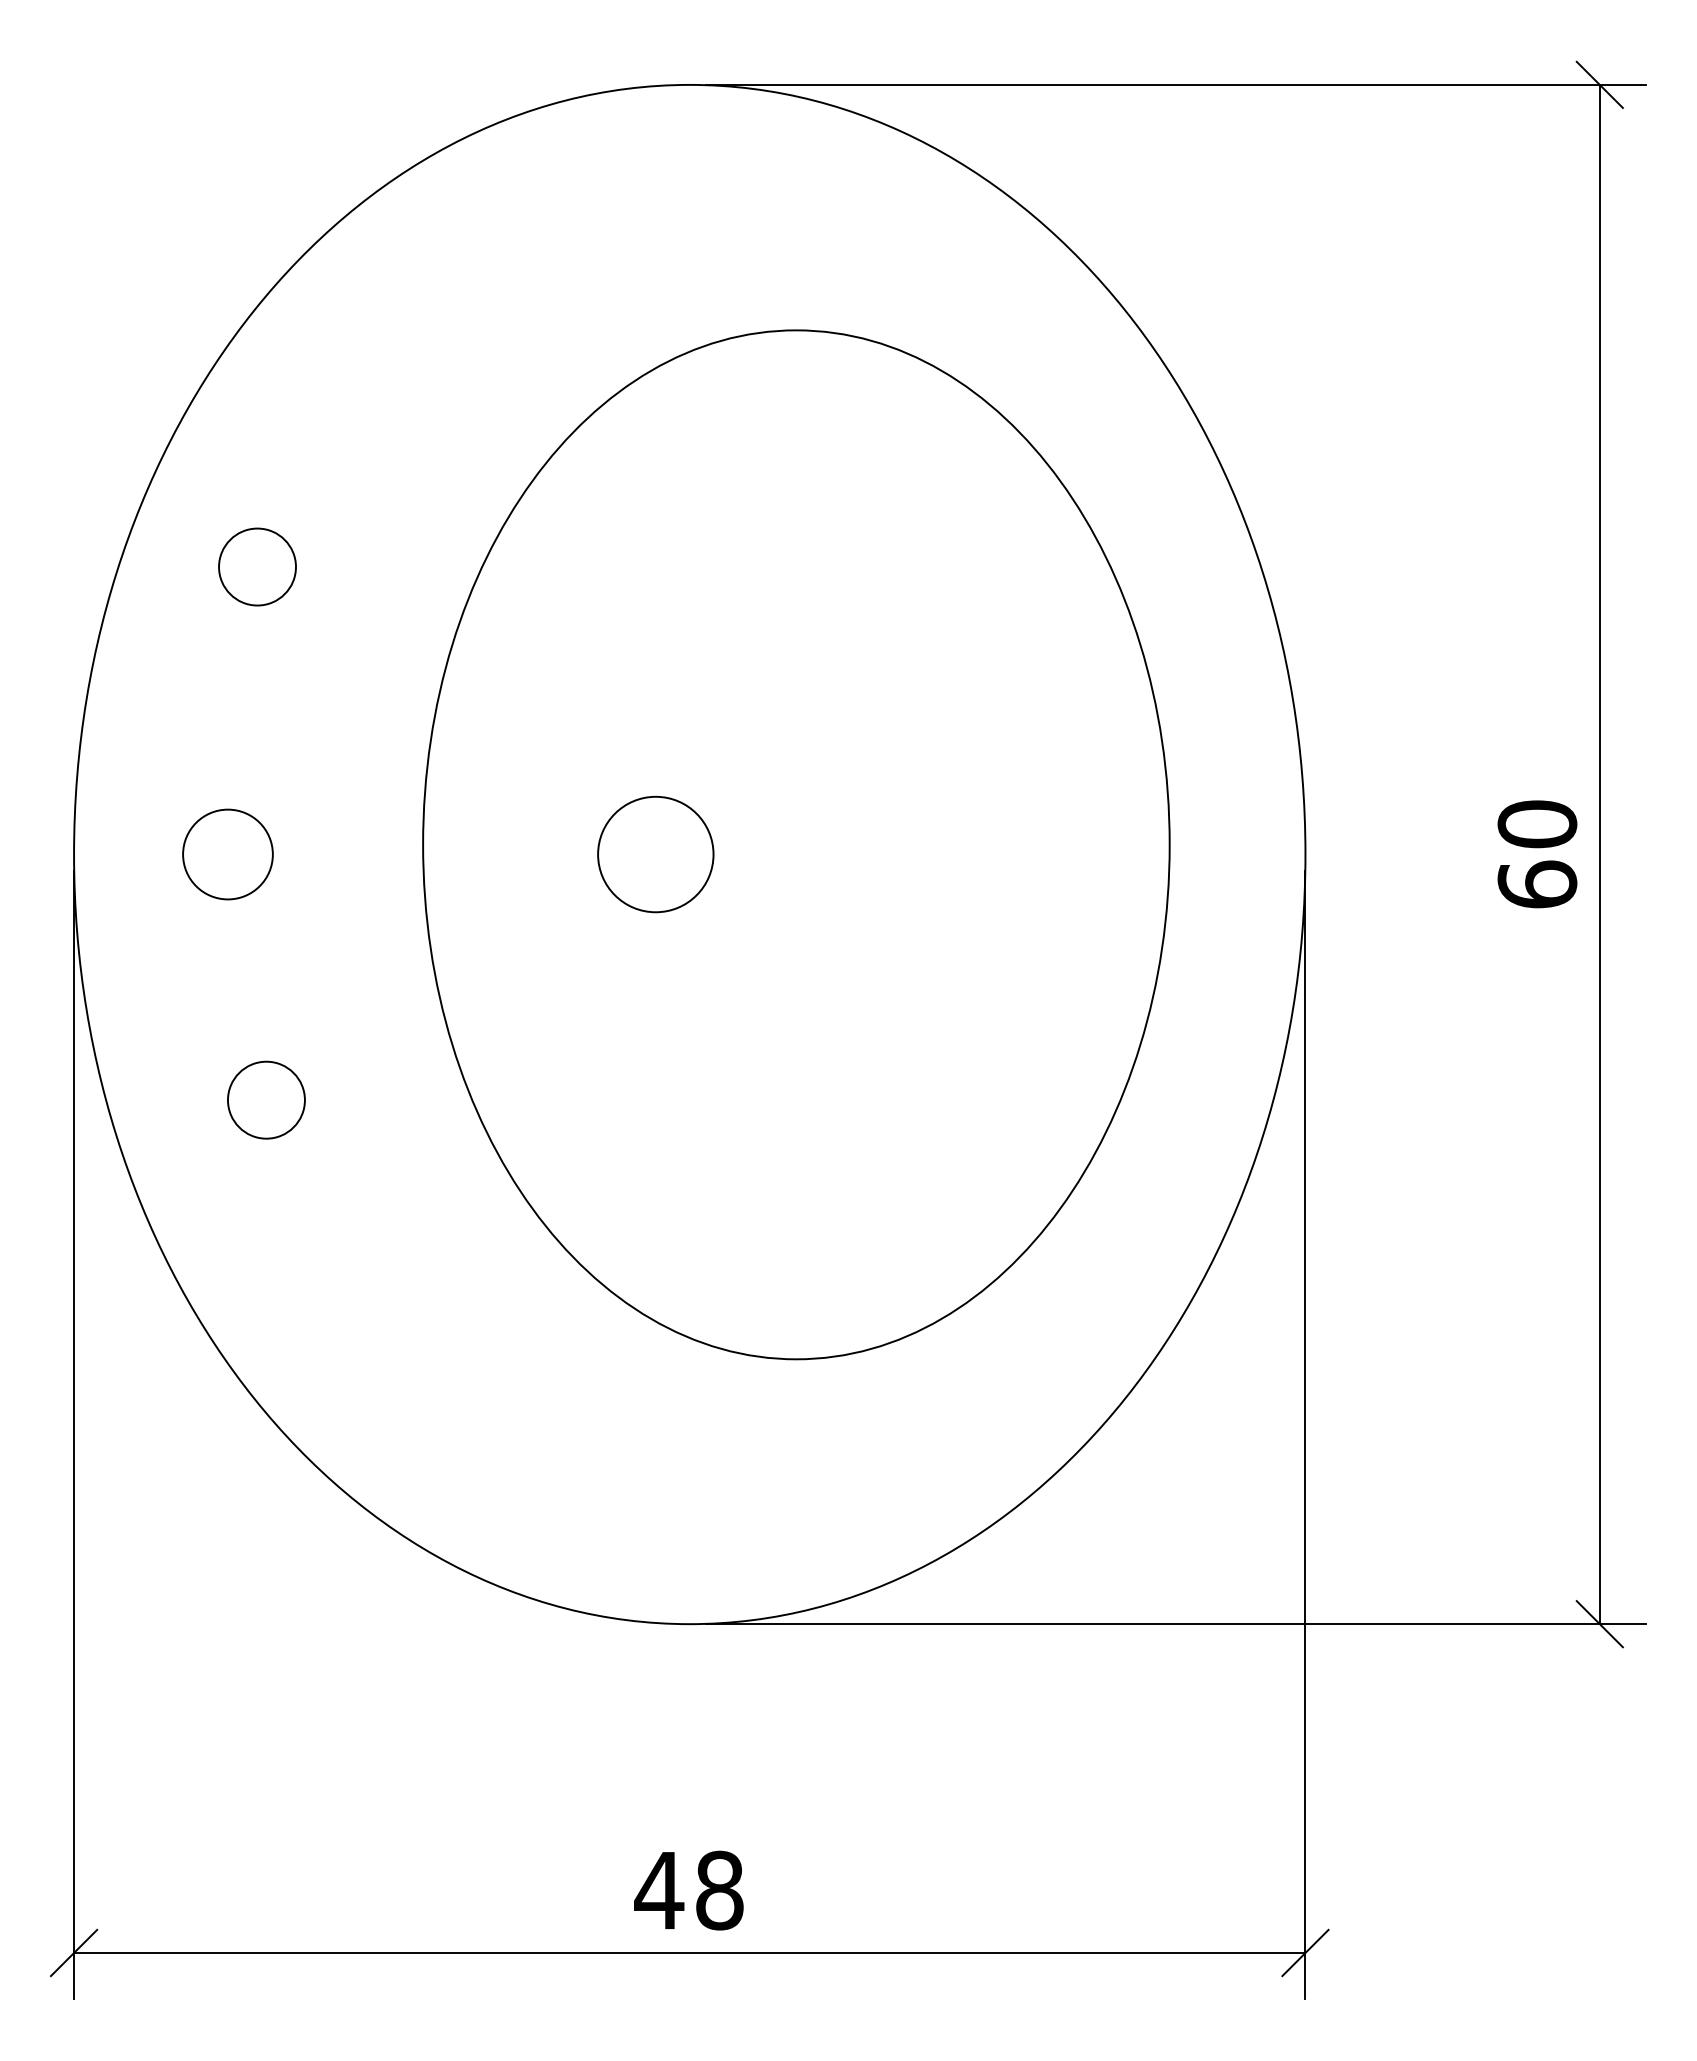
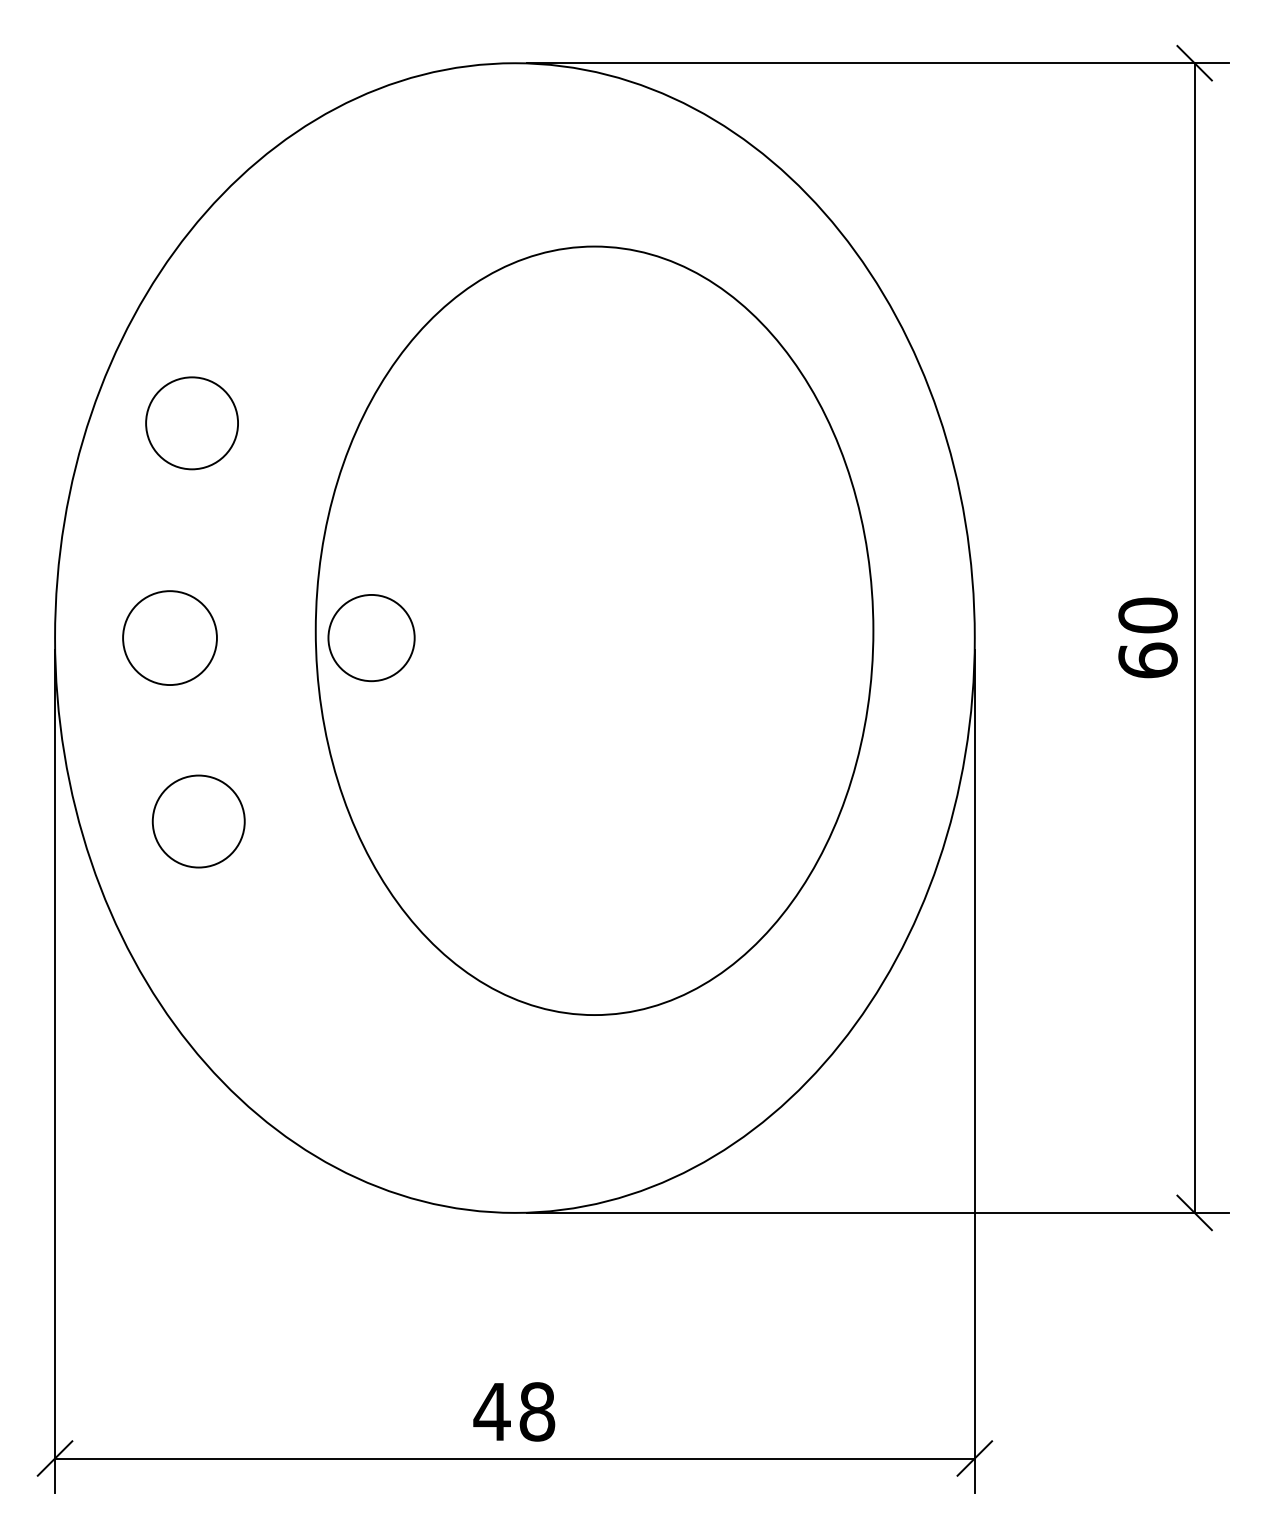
circle: (257, 566) -> (192, 422), size x1.6
circle: (227, 854) -> (169, 638), size x1.4
circle: (655, 854) -> (371, 638), moved
circle: (265, 1099) -> (198, 821), size x1.6

